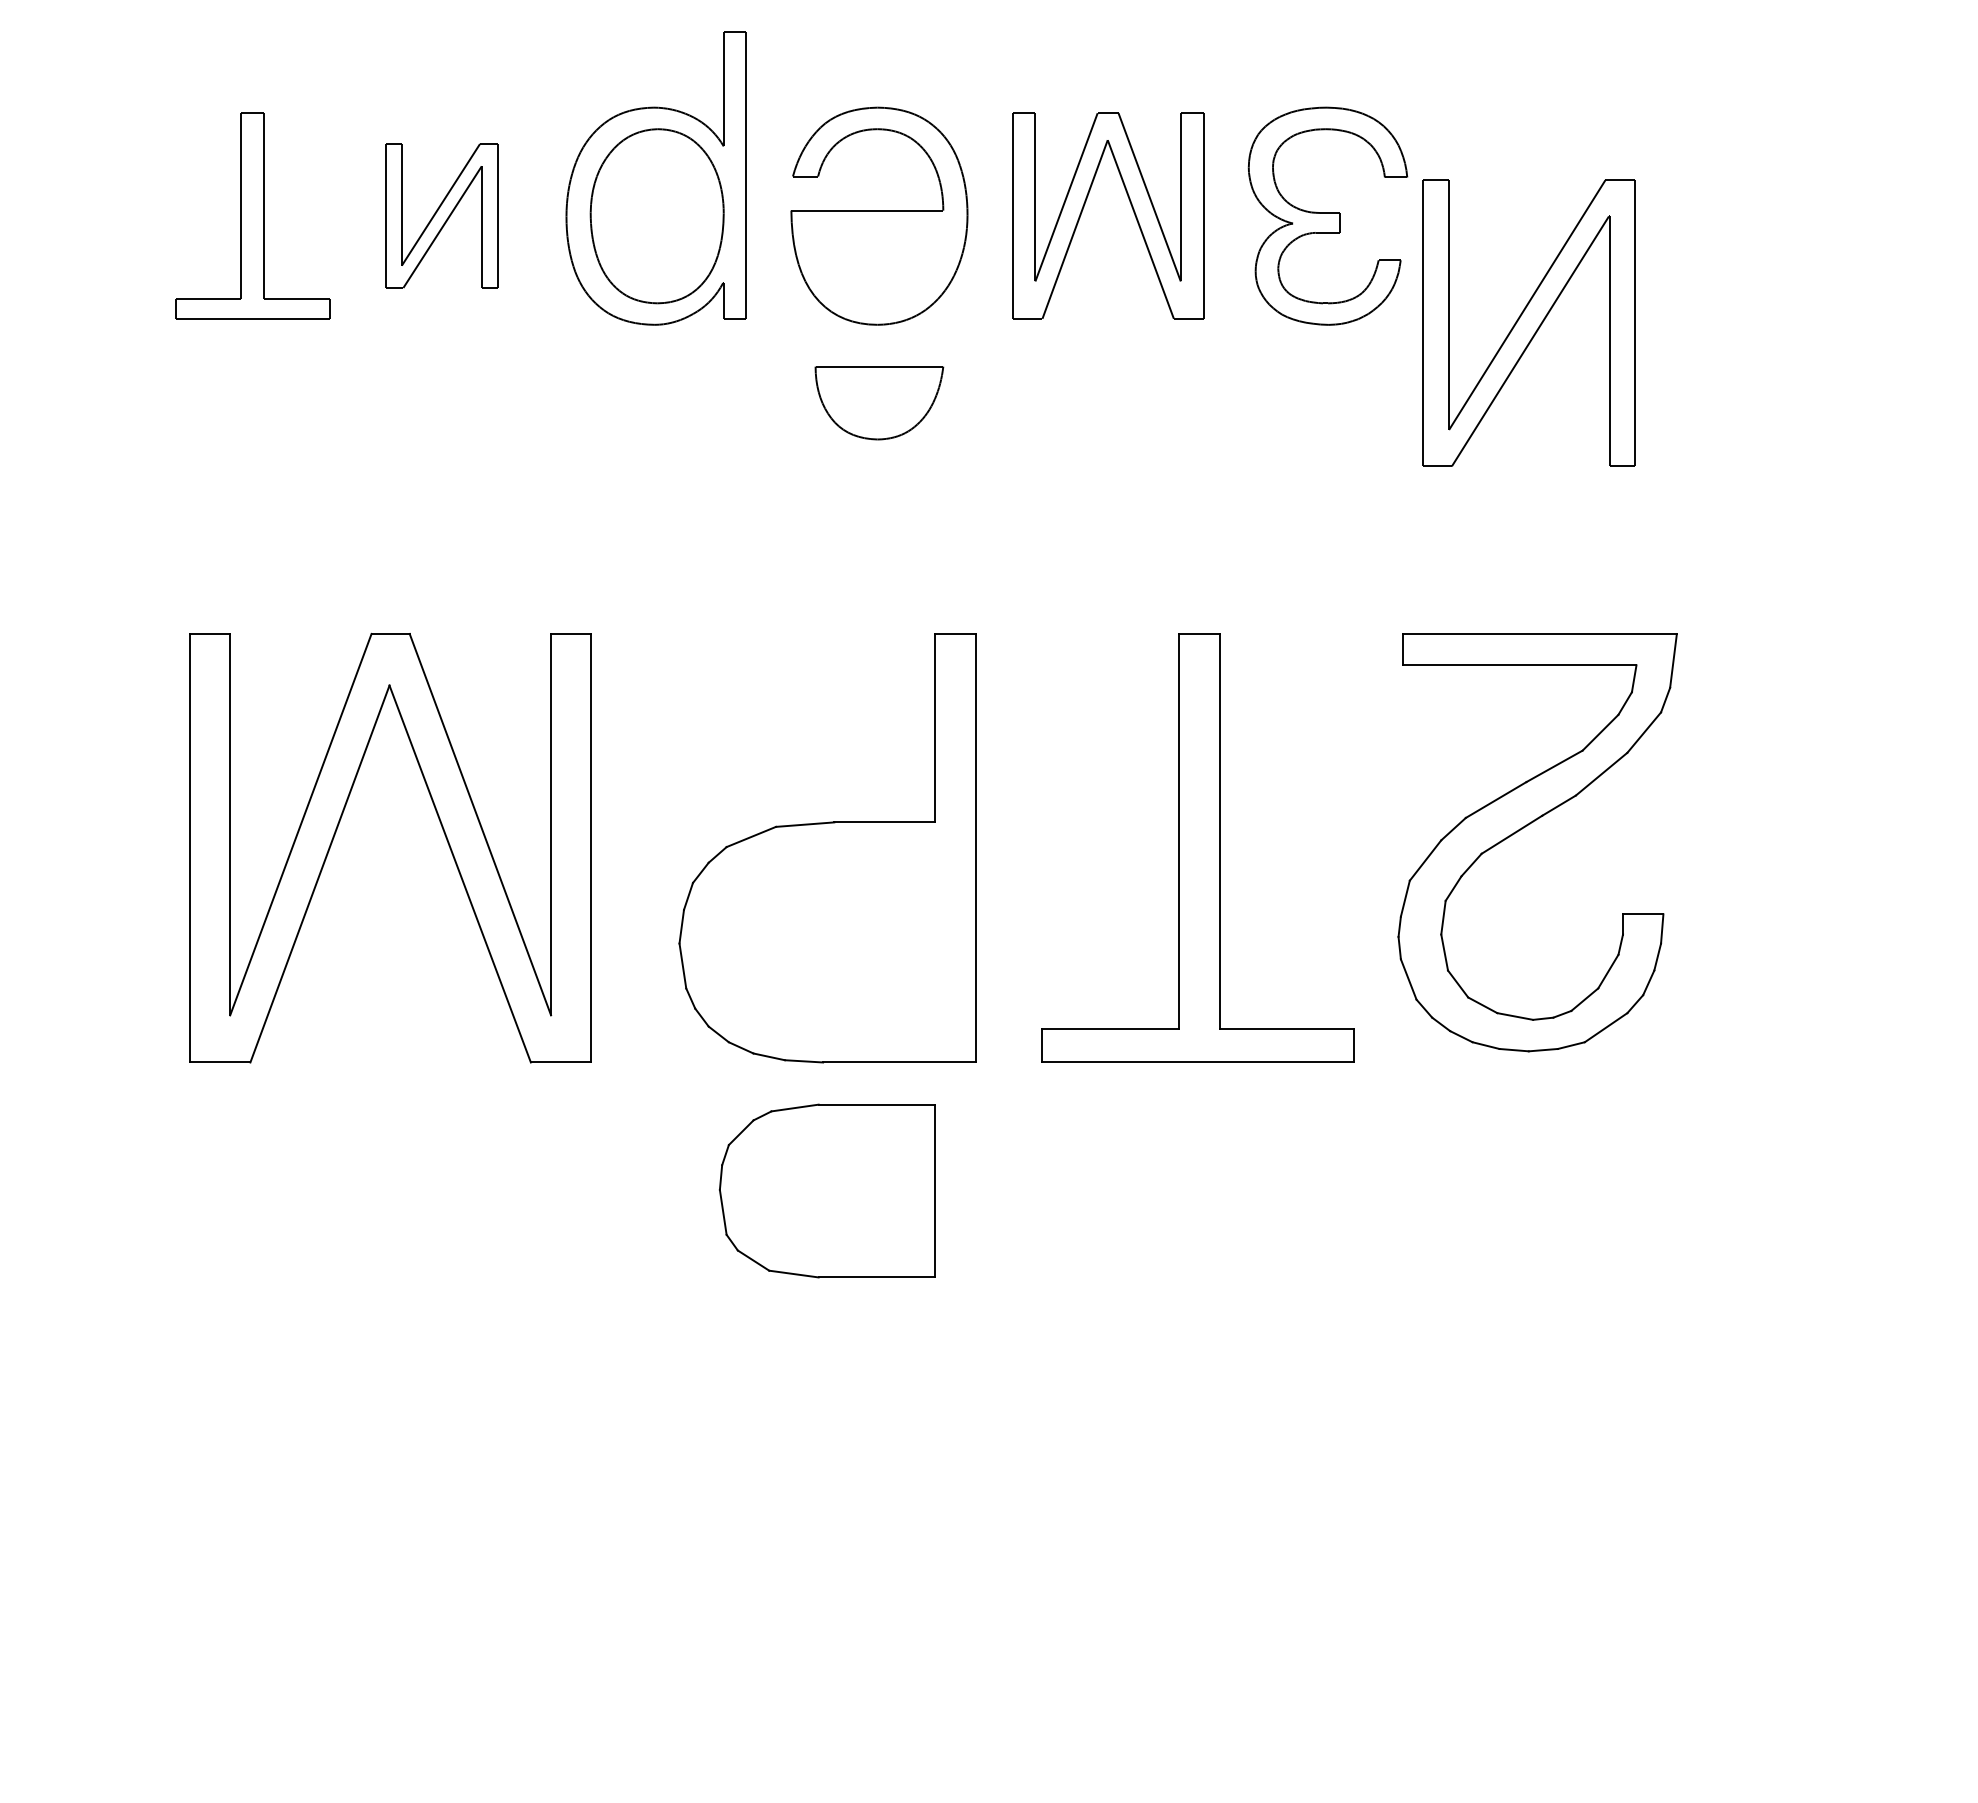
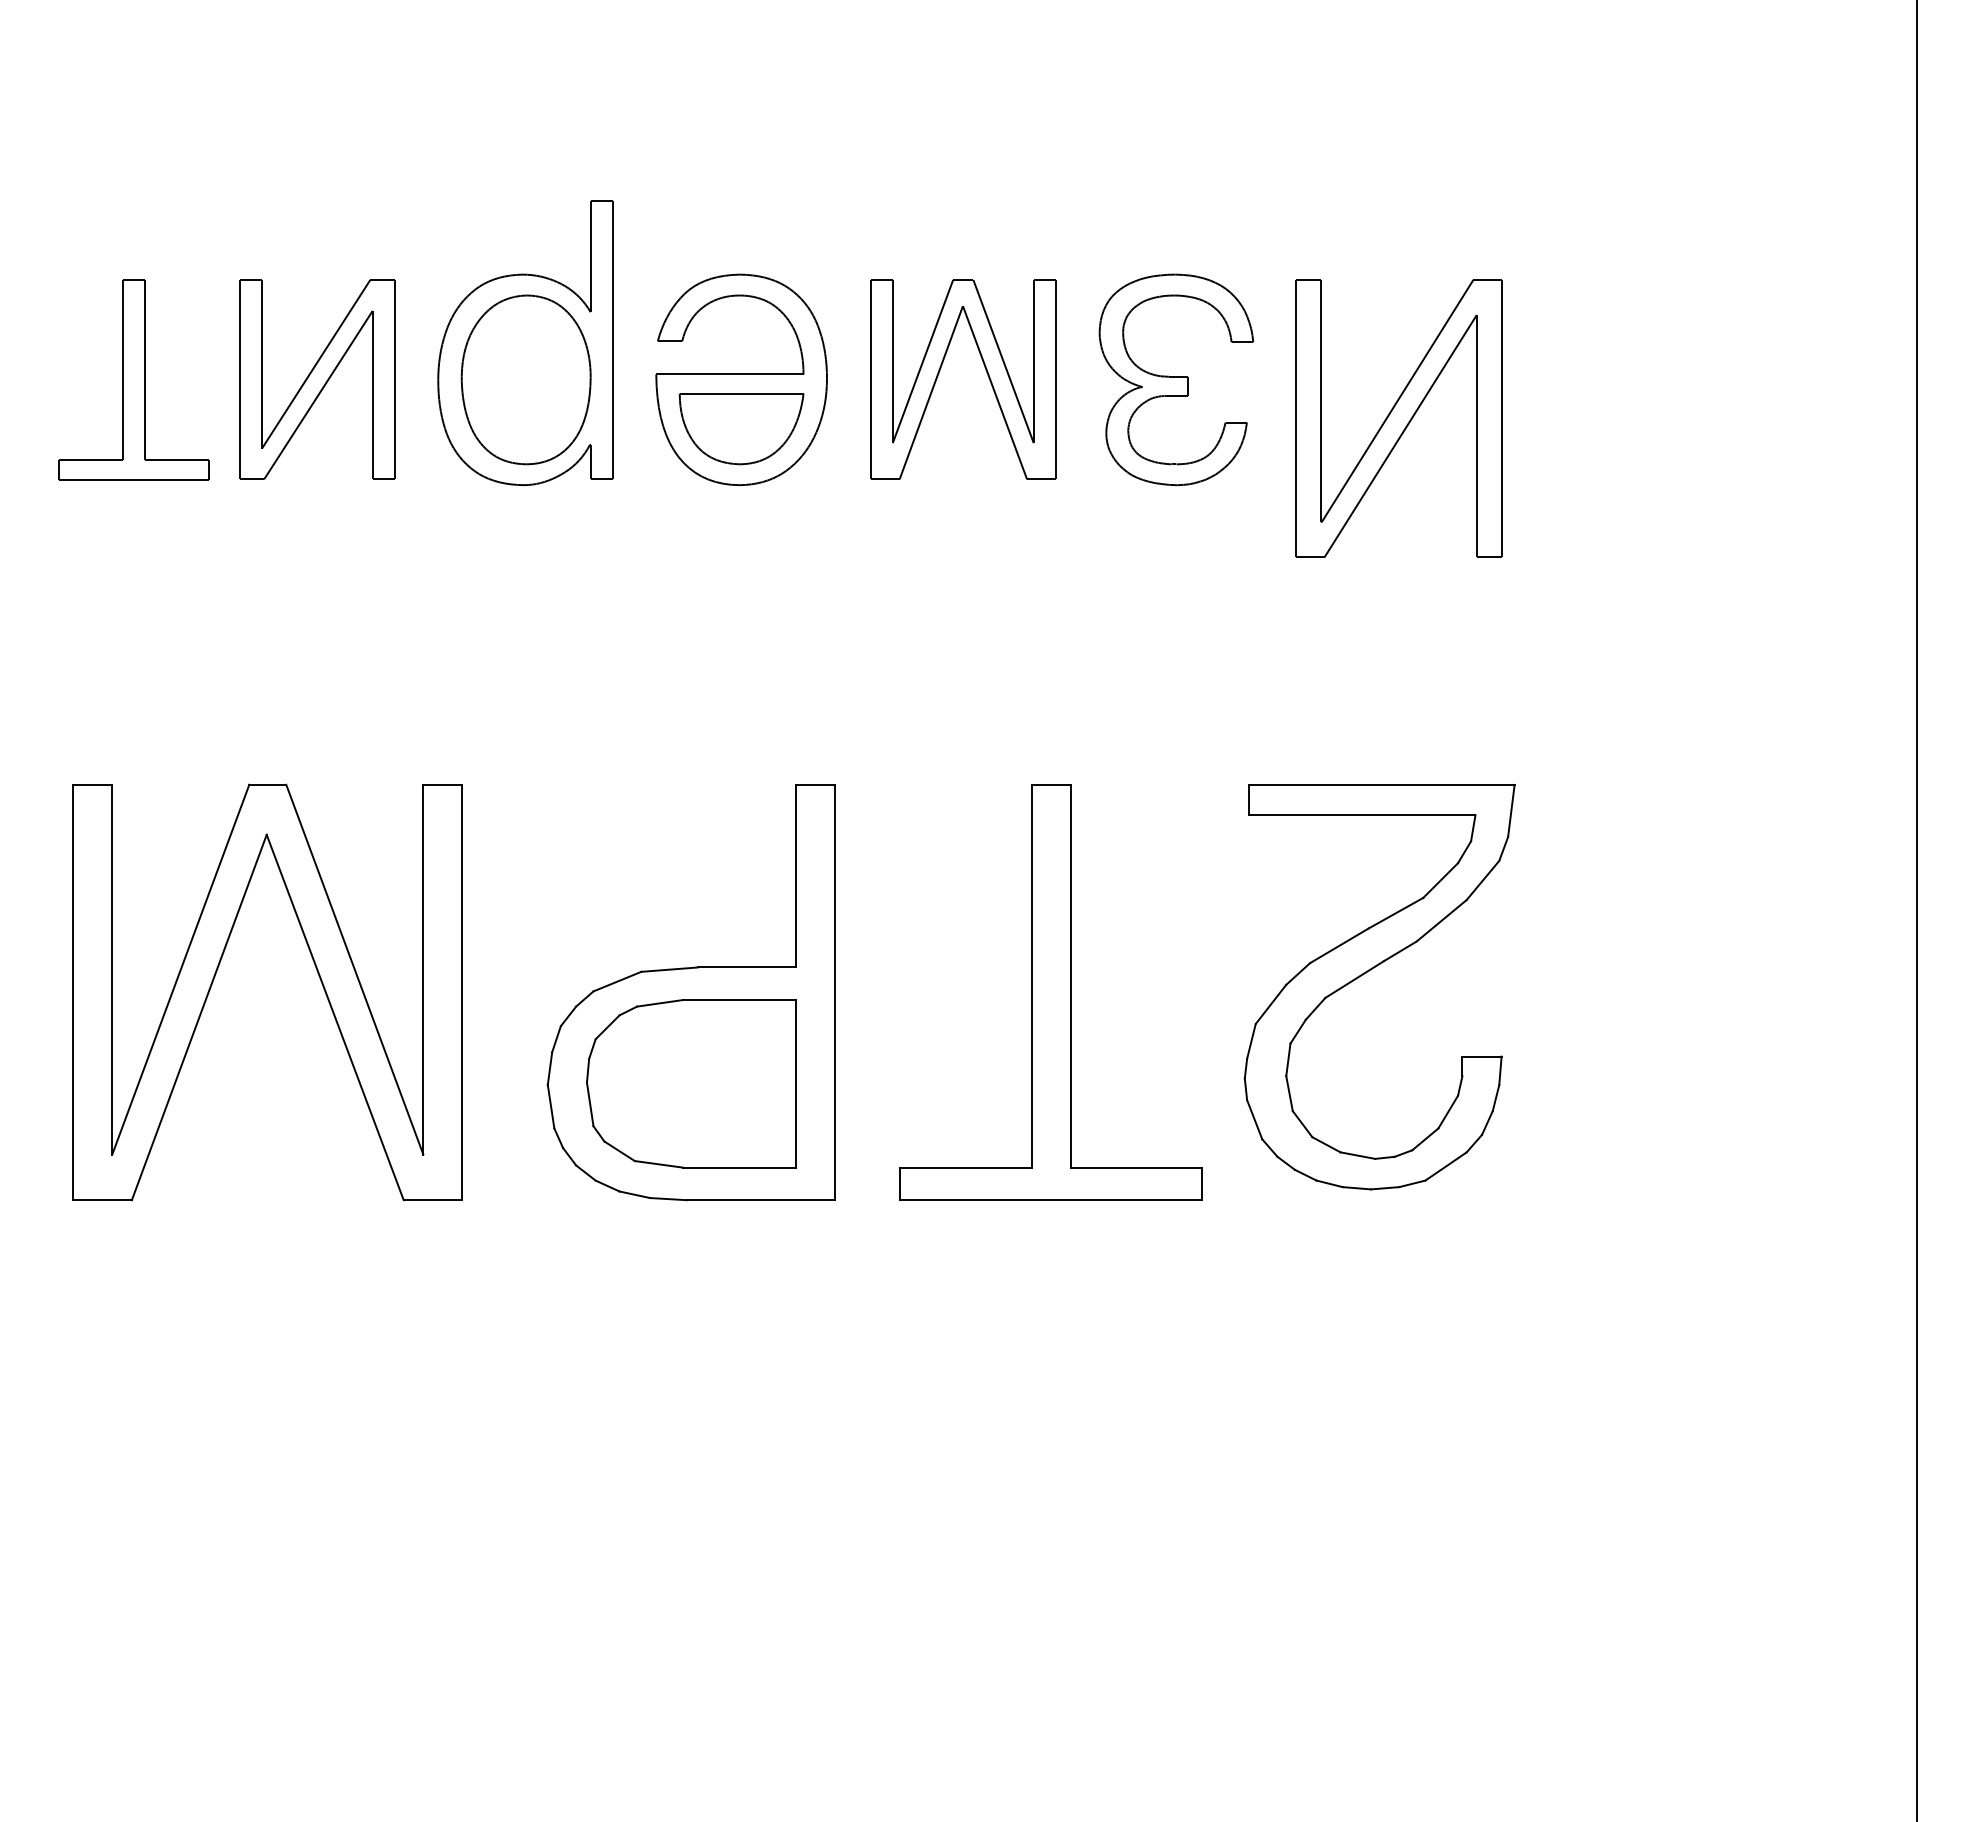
part: (441, 215) -> (317, 379), size x1.43
part: (1528, 323) -> (1398, 418), moved
part: (879, 403) -> (741, 429), moved
part: (827, 1190) -> (691, 1083), moved

